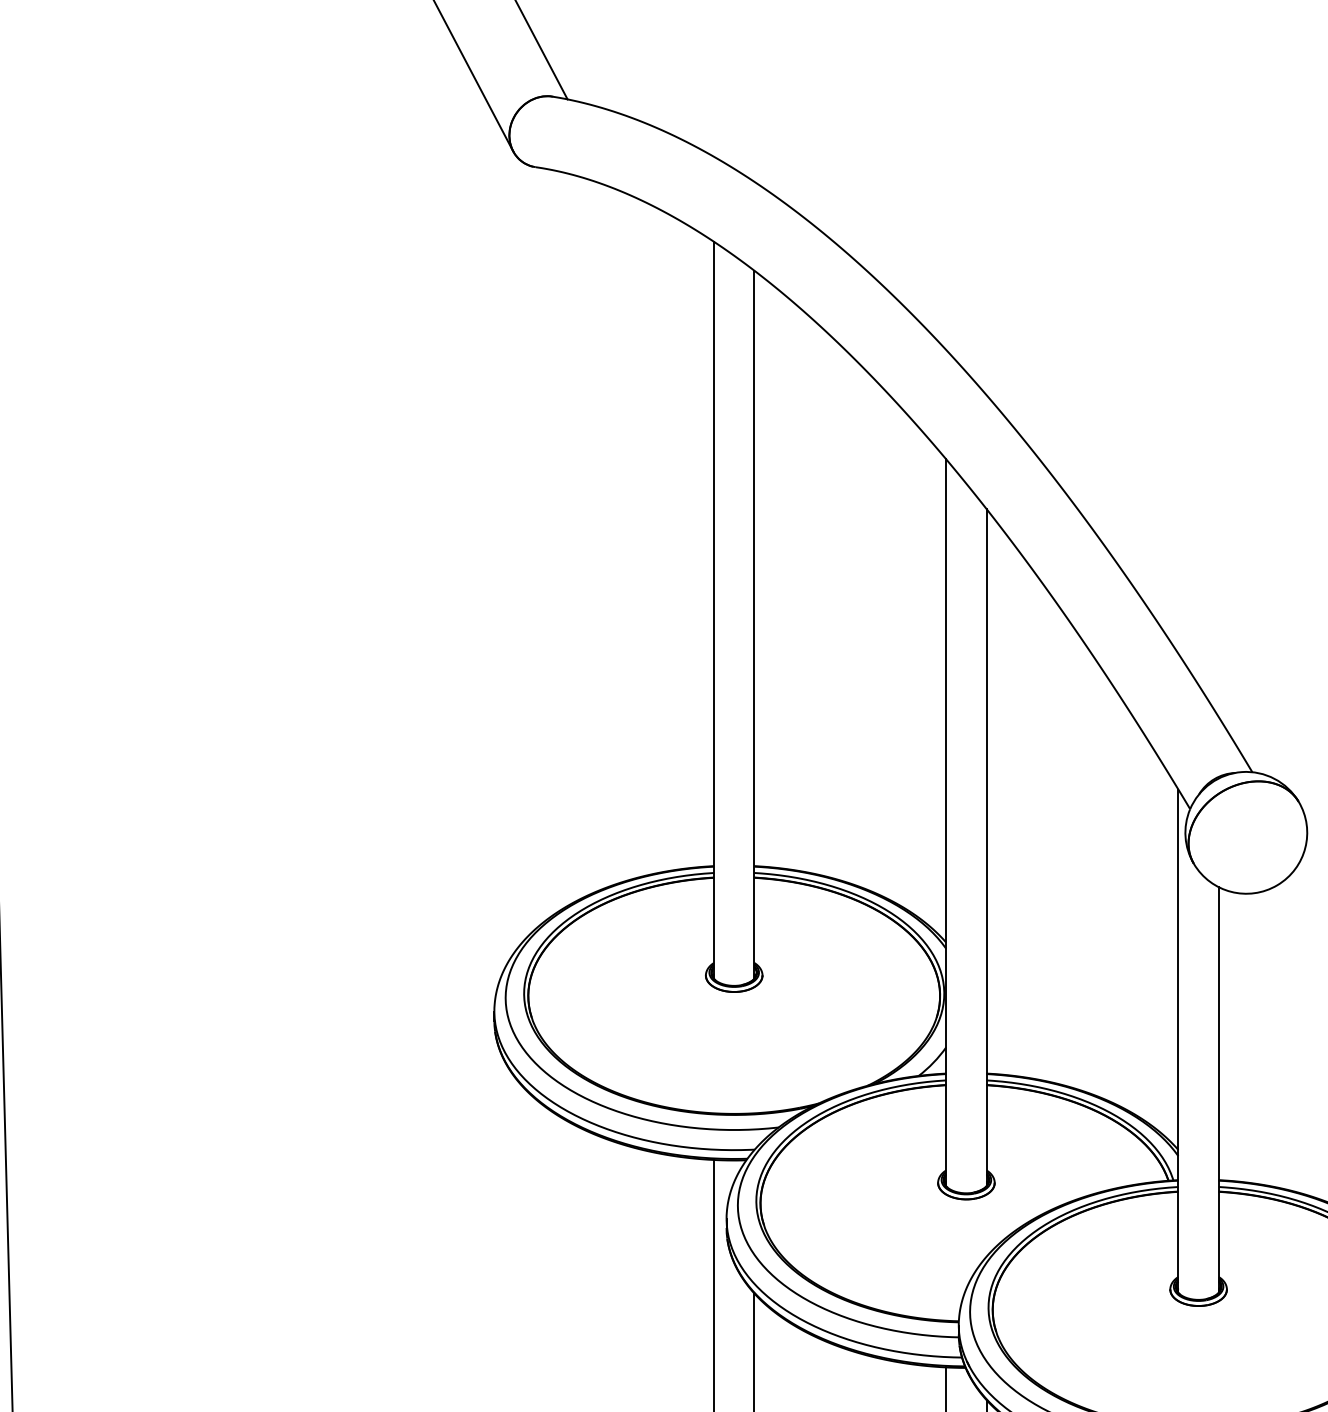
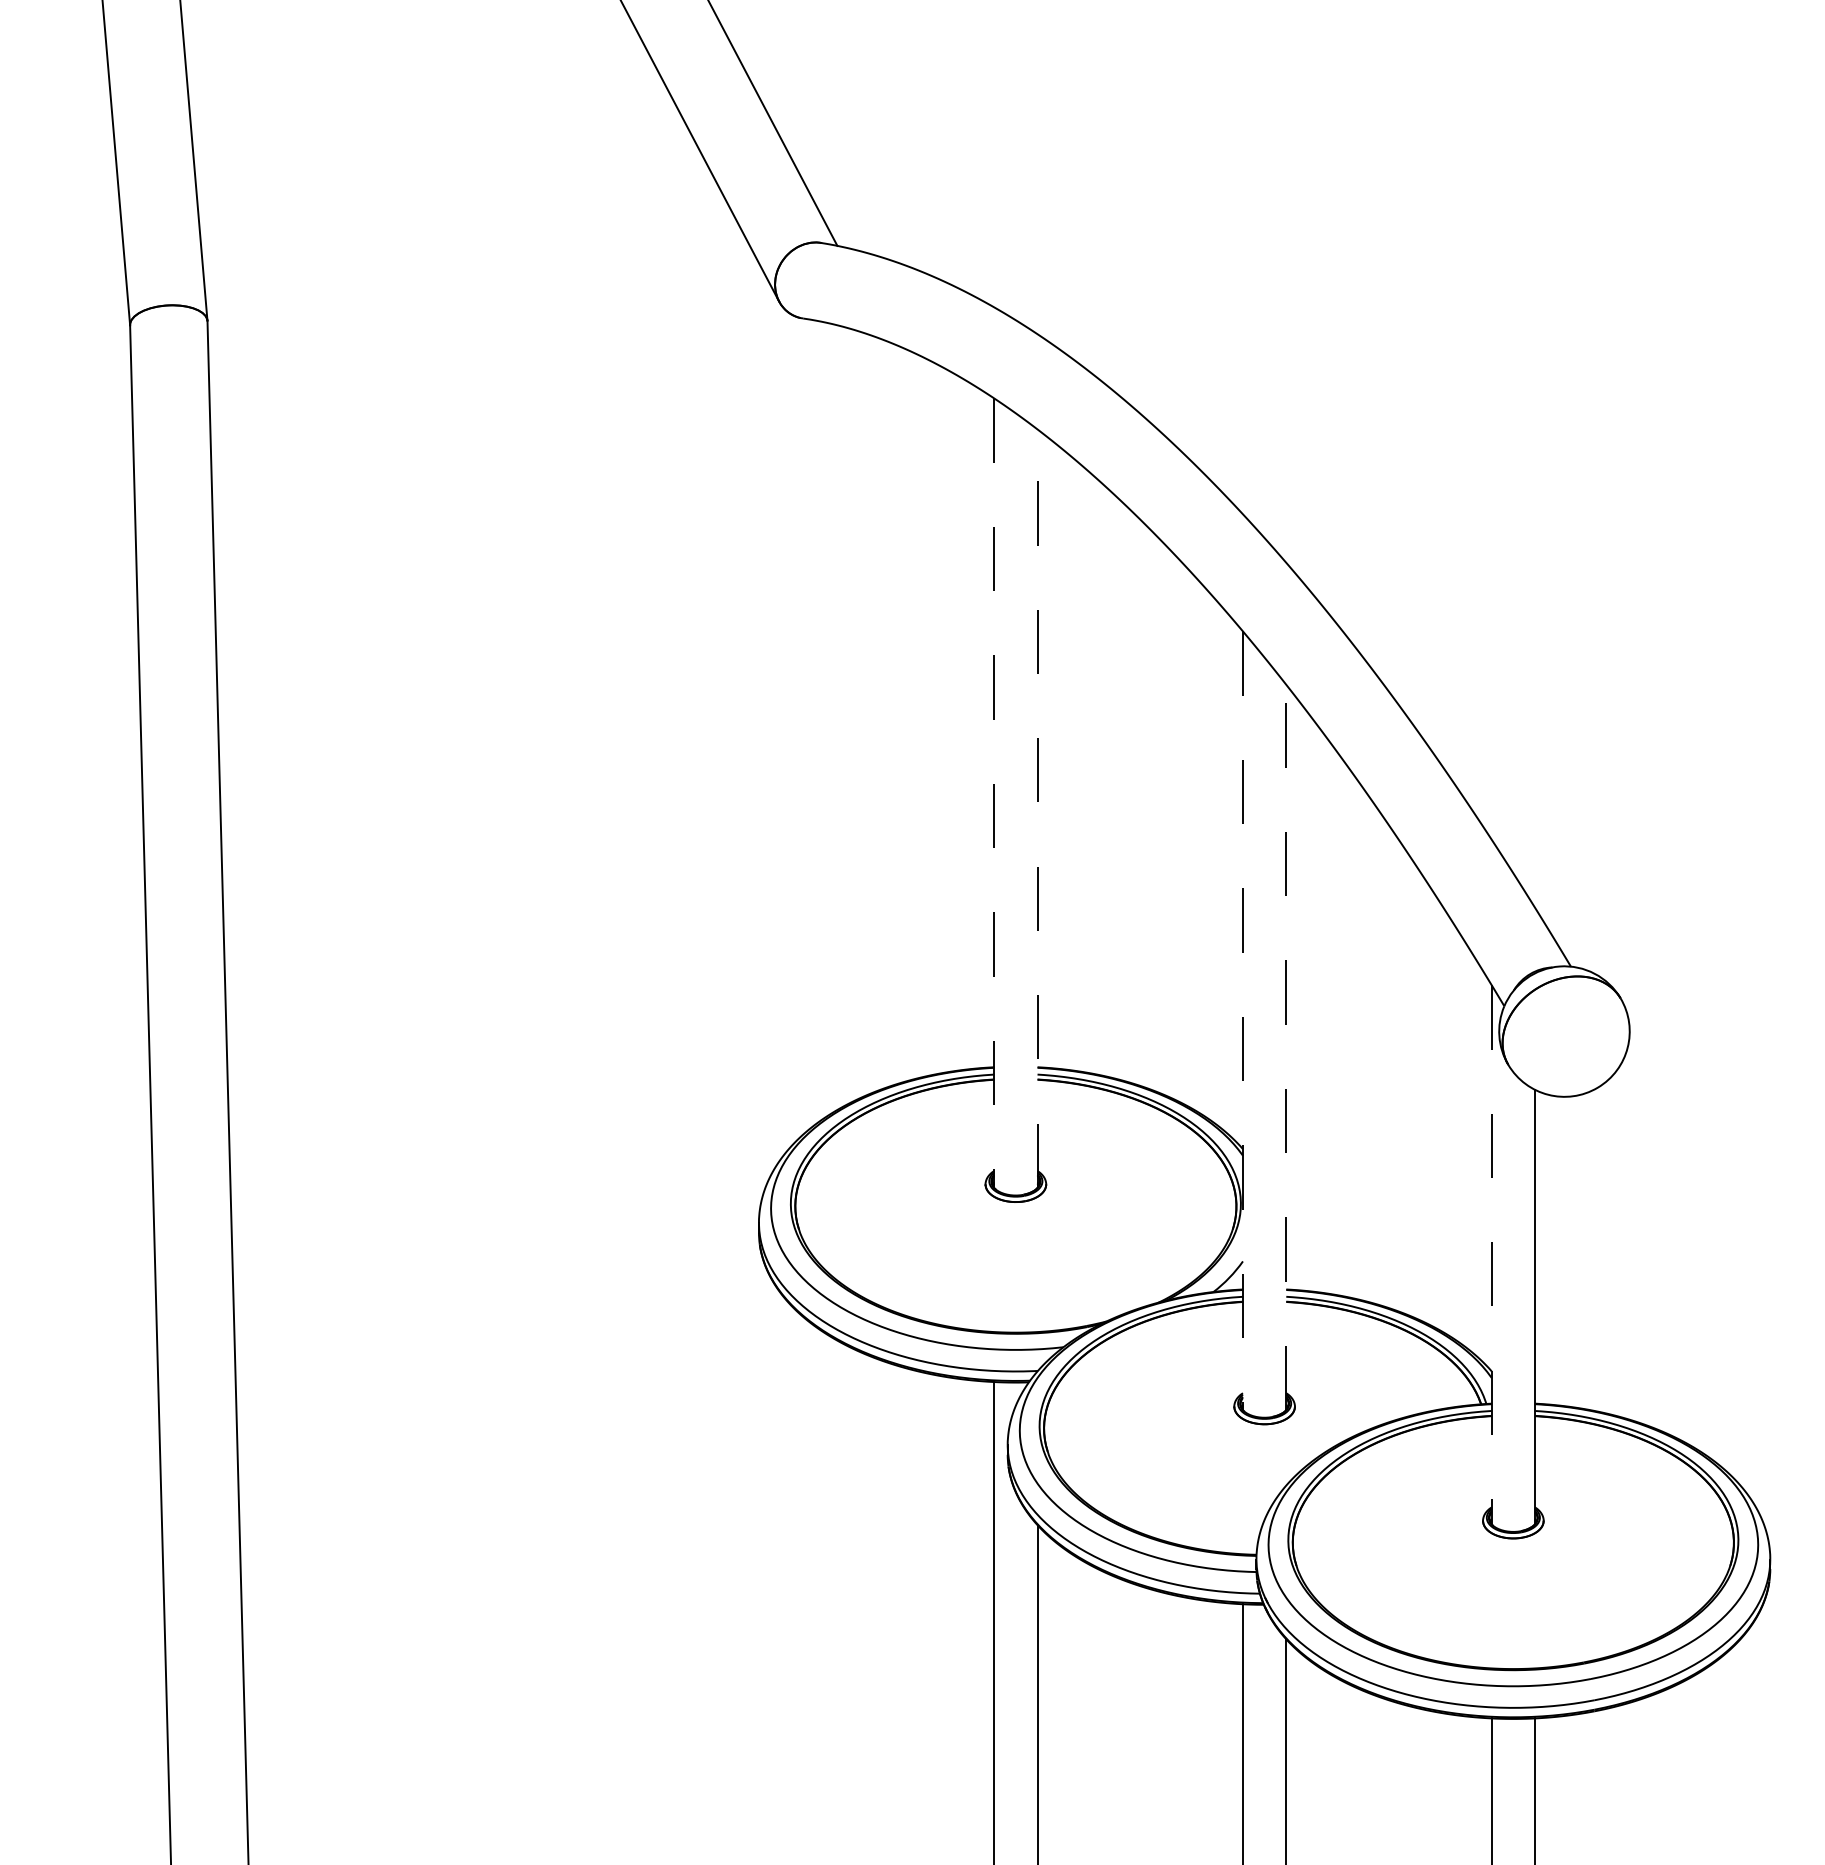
line: (714, 610) -> (994, 793), solid -> dashed
line: (754, 624) -> (1037, 808), solid -> dashed
line: (945, 823) -> (1242, 1021), solid -> dashed
line: (986, 847) -> (1286, 1047), solid -> dashed
line: (1178, 1041) -> (1491, 1255), solid -> dashed

